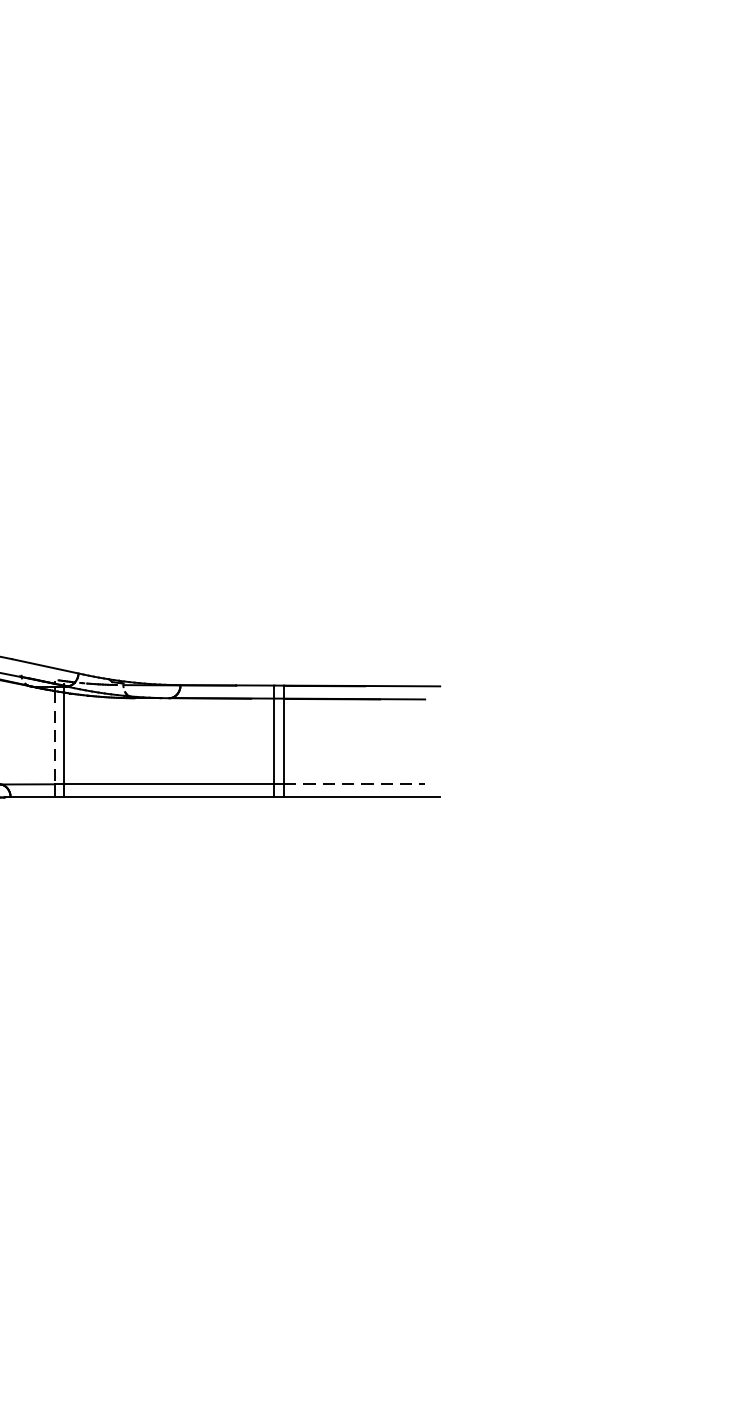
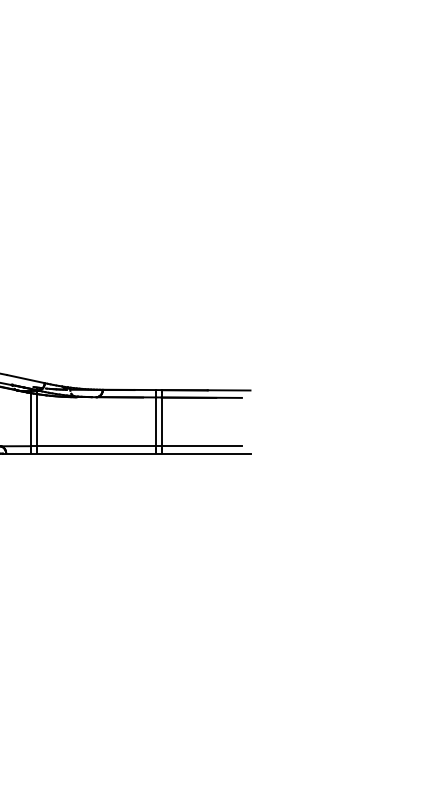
line: (55, 739) -> (31, 420), dashed -> solid
line: (355, 784) -> (202, 446), dashed -> solid

